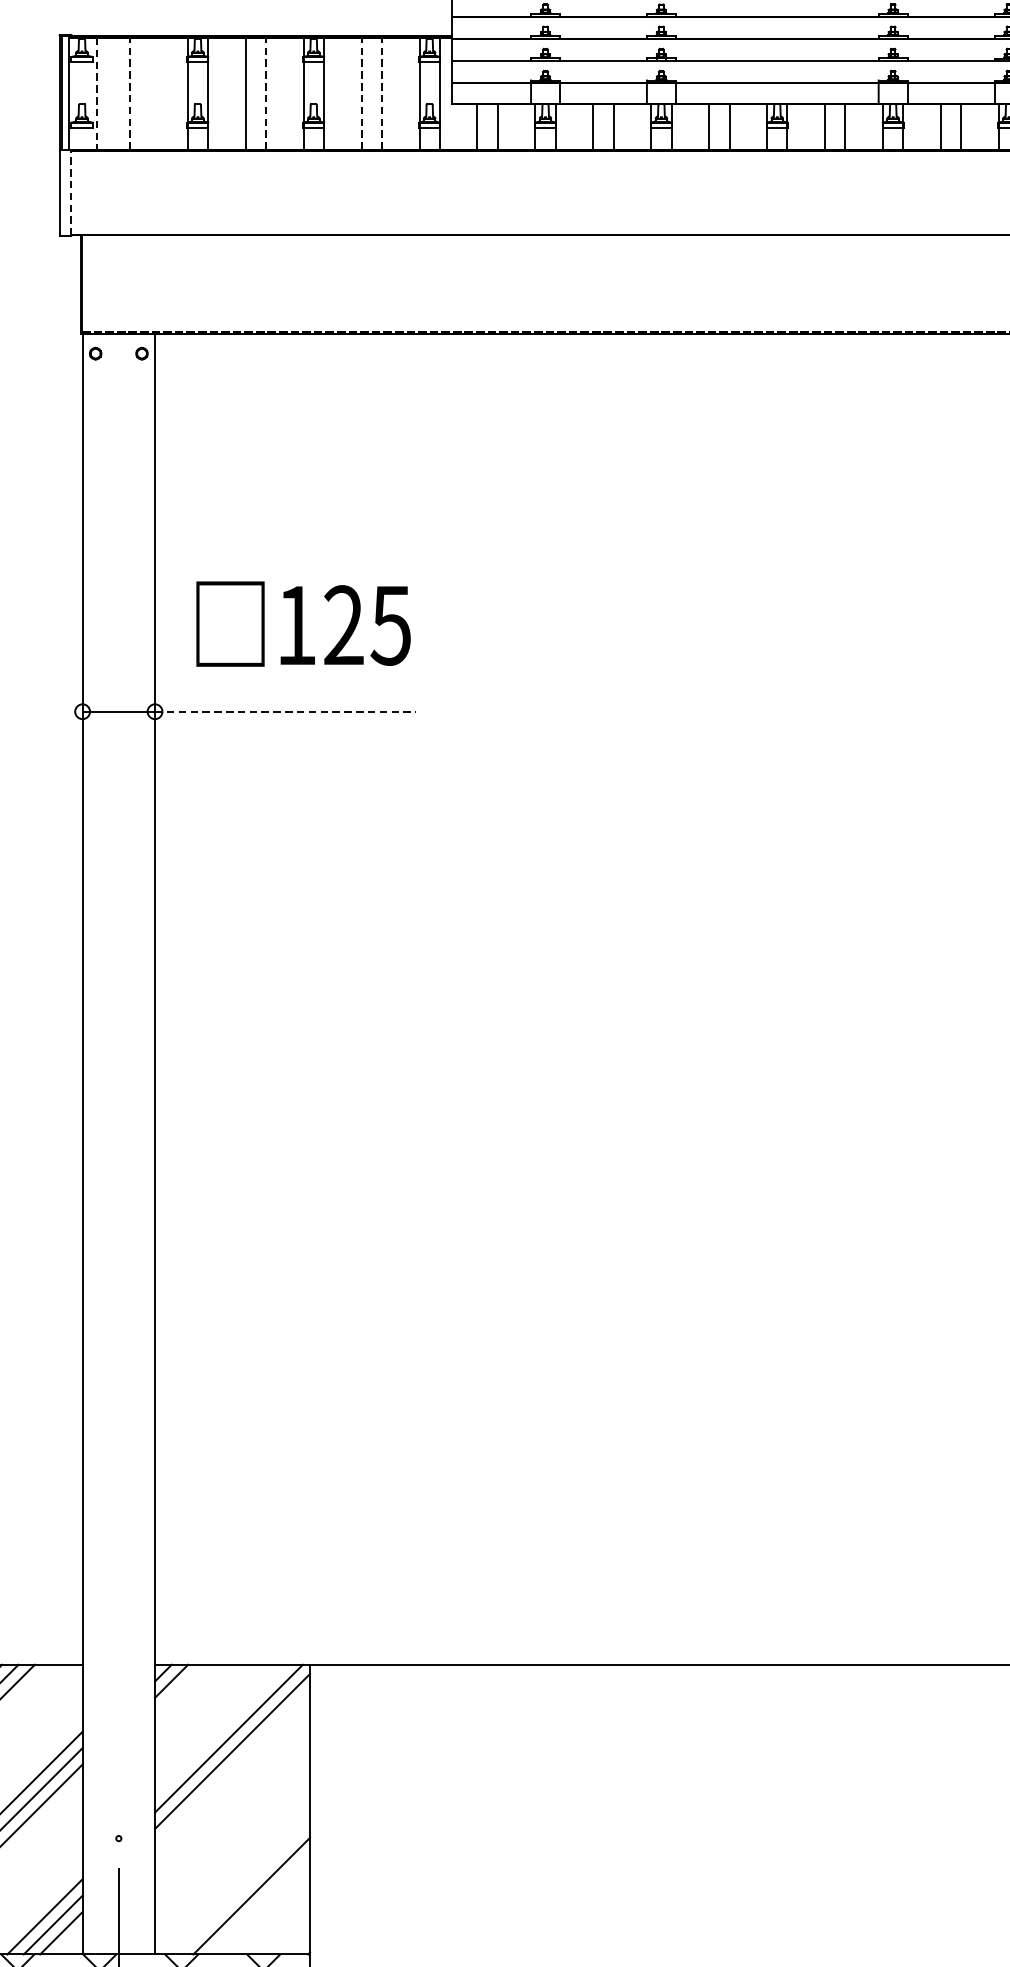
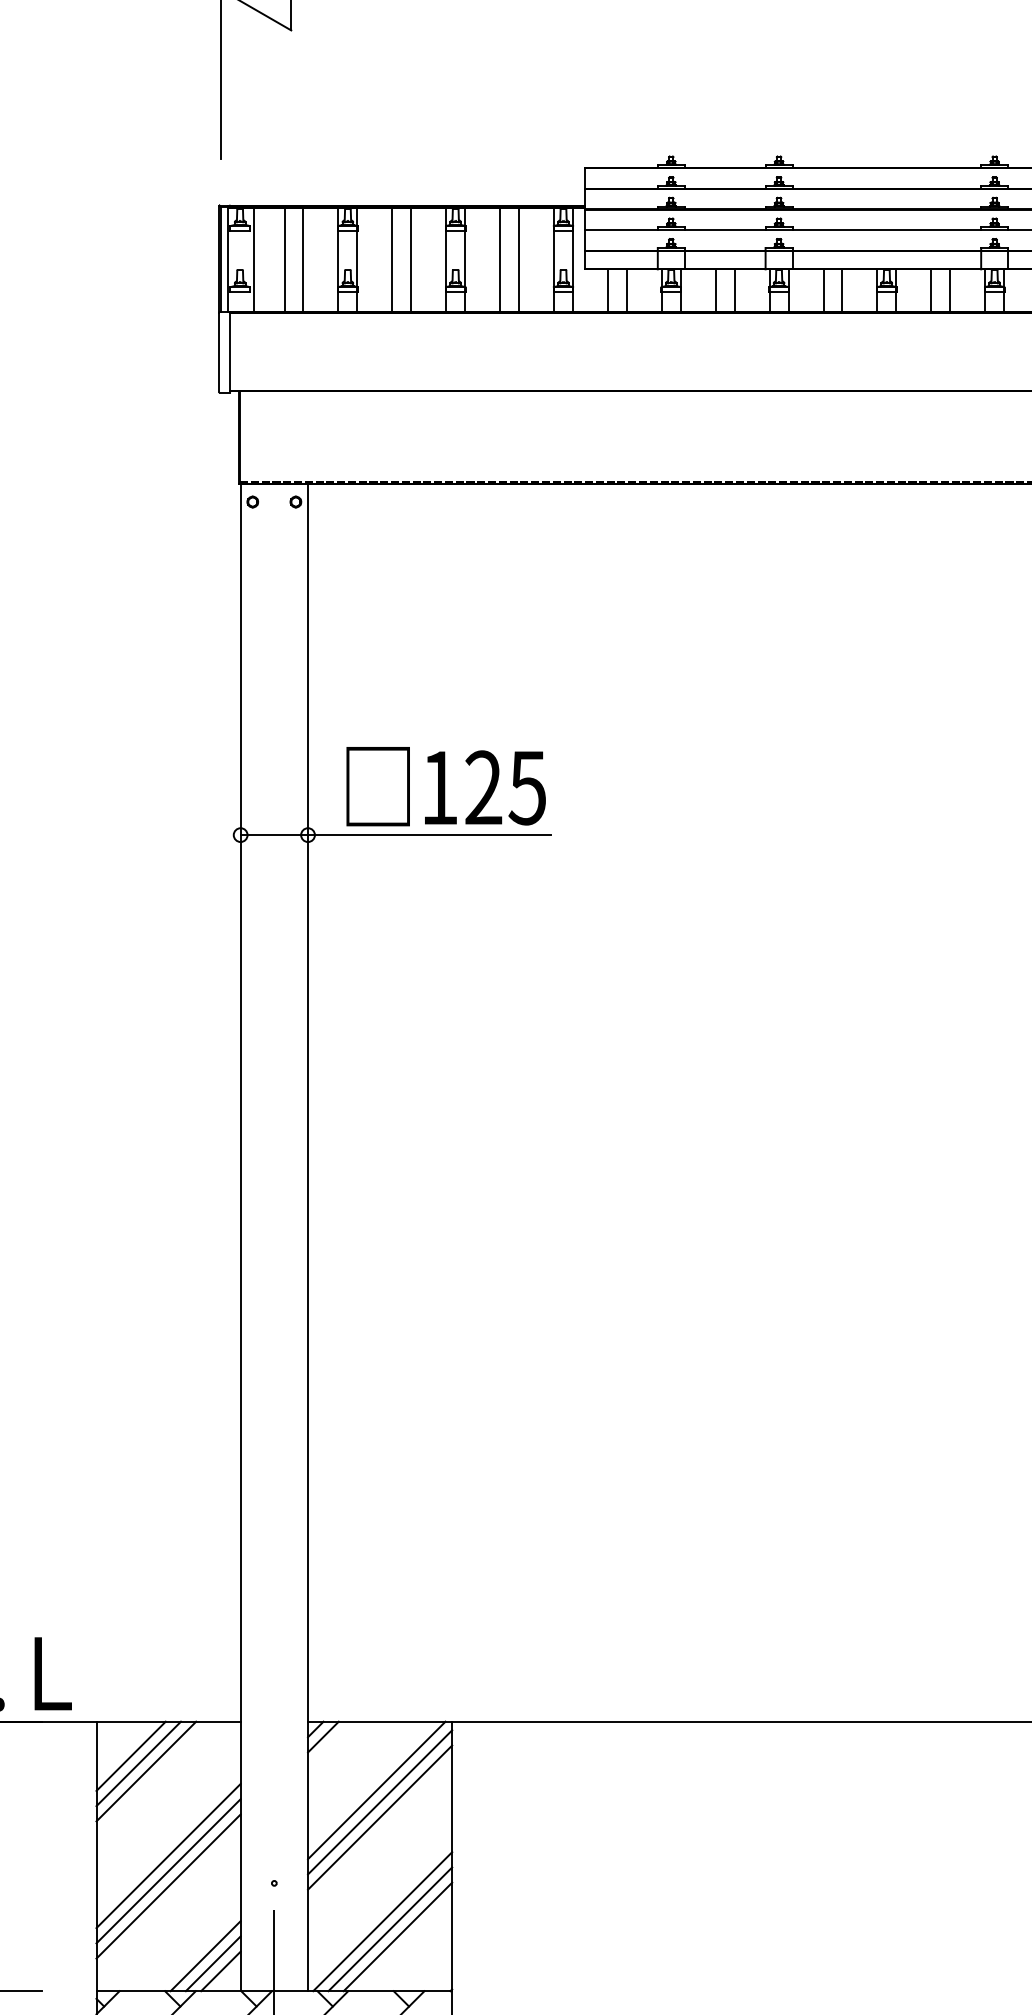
line: (97, 94) -> (254, 260), dashed -> solid
line: (129, 94) -> (284, 260), dashed -> solid
line: (150, 94) -> (303, 260), added
line: (266, 94) -> (411, 260), dashed -> solid
line: (361, 94) -> (500, 260), dashed -> solid
line: (382, 94) -> (519, 260), dashed -> solid
line: (71, 192) -> (230, 352), dashed -> solid
text: (302, 623) -> (445, 786), moved
line: (285, 712) -> (429, 835), dashed -> solid
line: (232, 1767) -> (380, 1817), added
line: (235, 1879) -> (382, 1921), added
line: (243, 1888) -> (390, 1929), added

